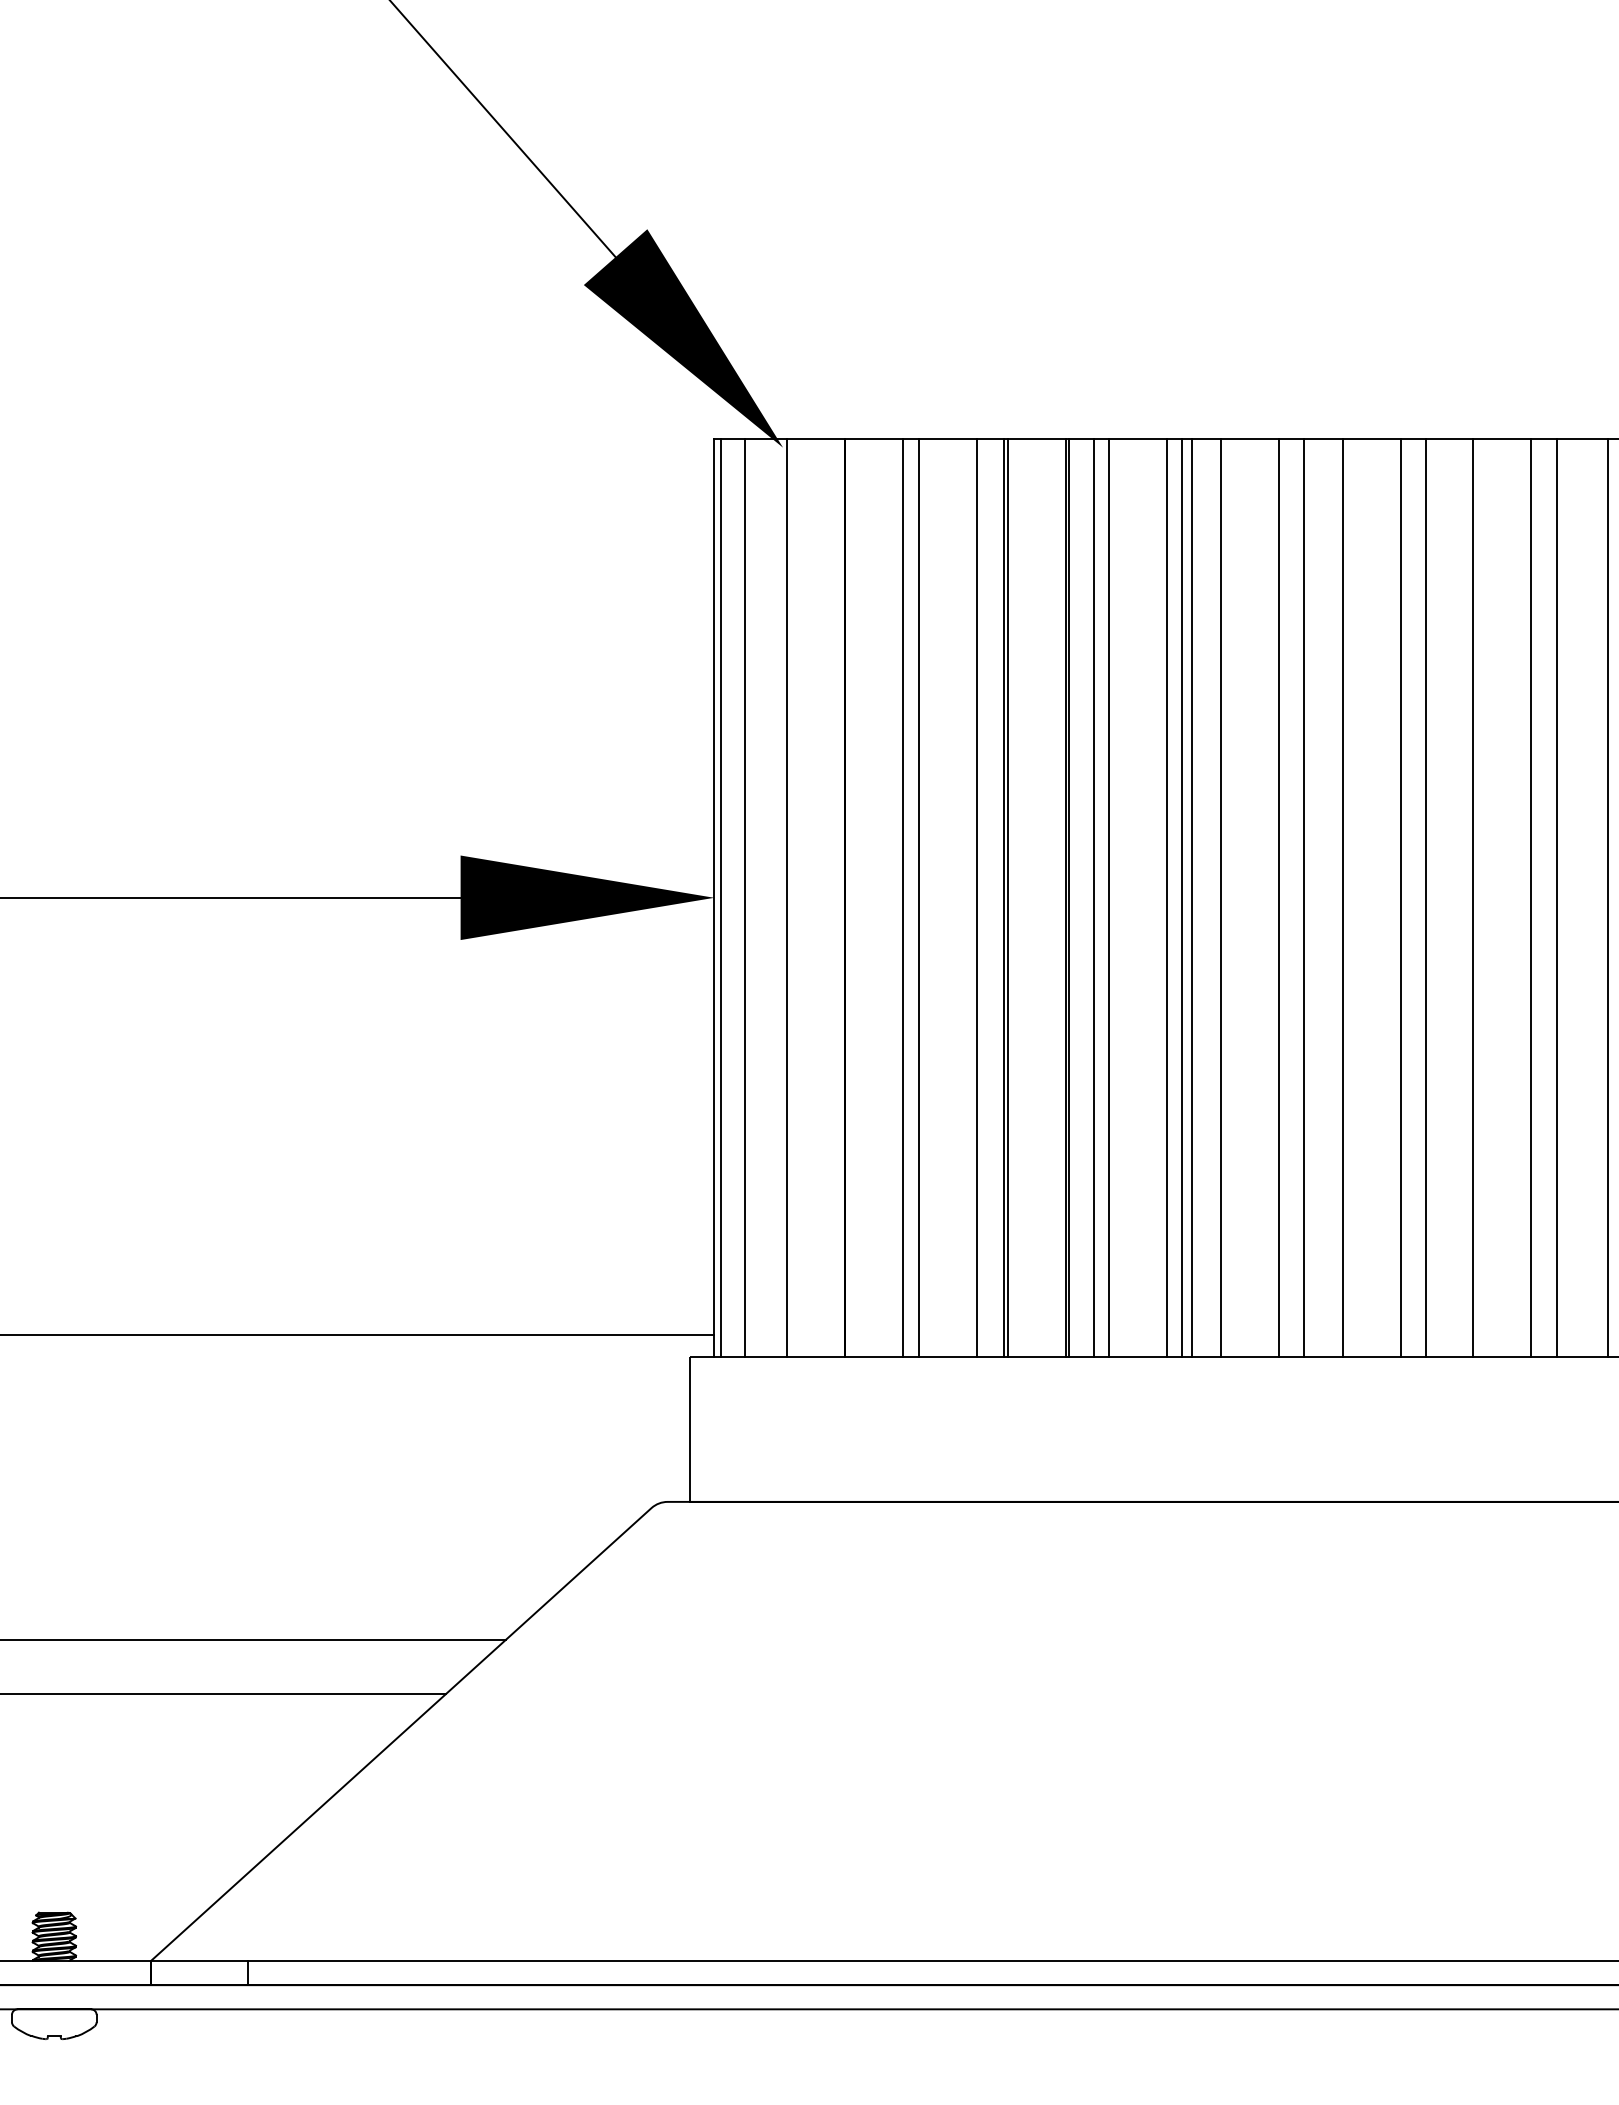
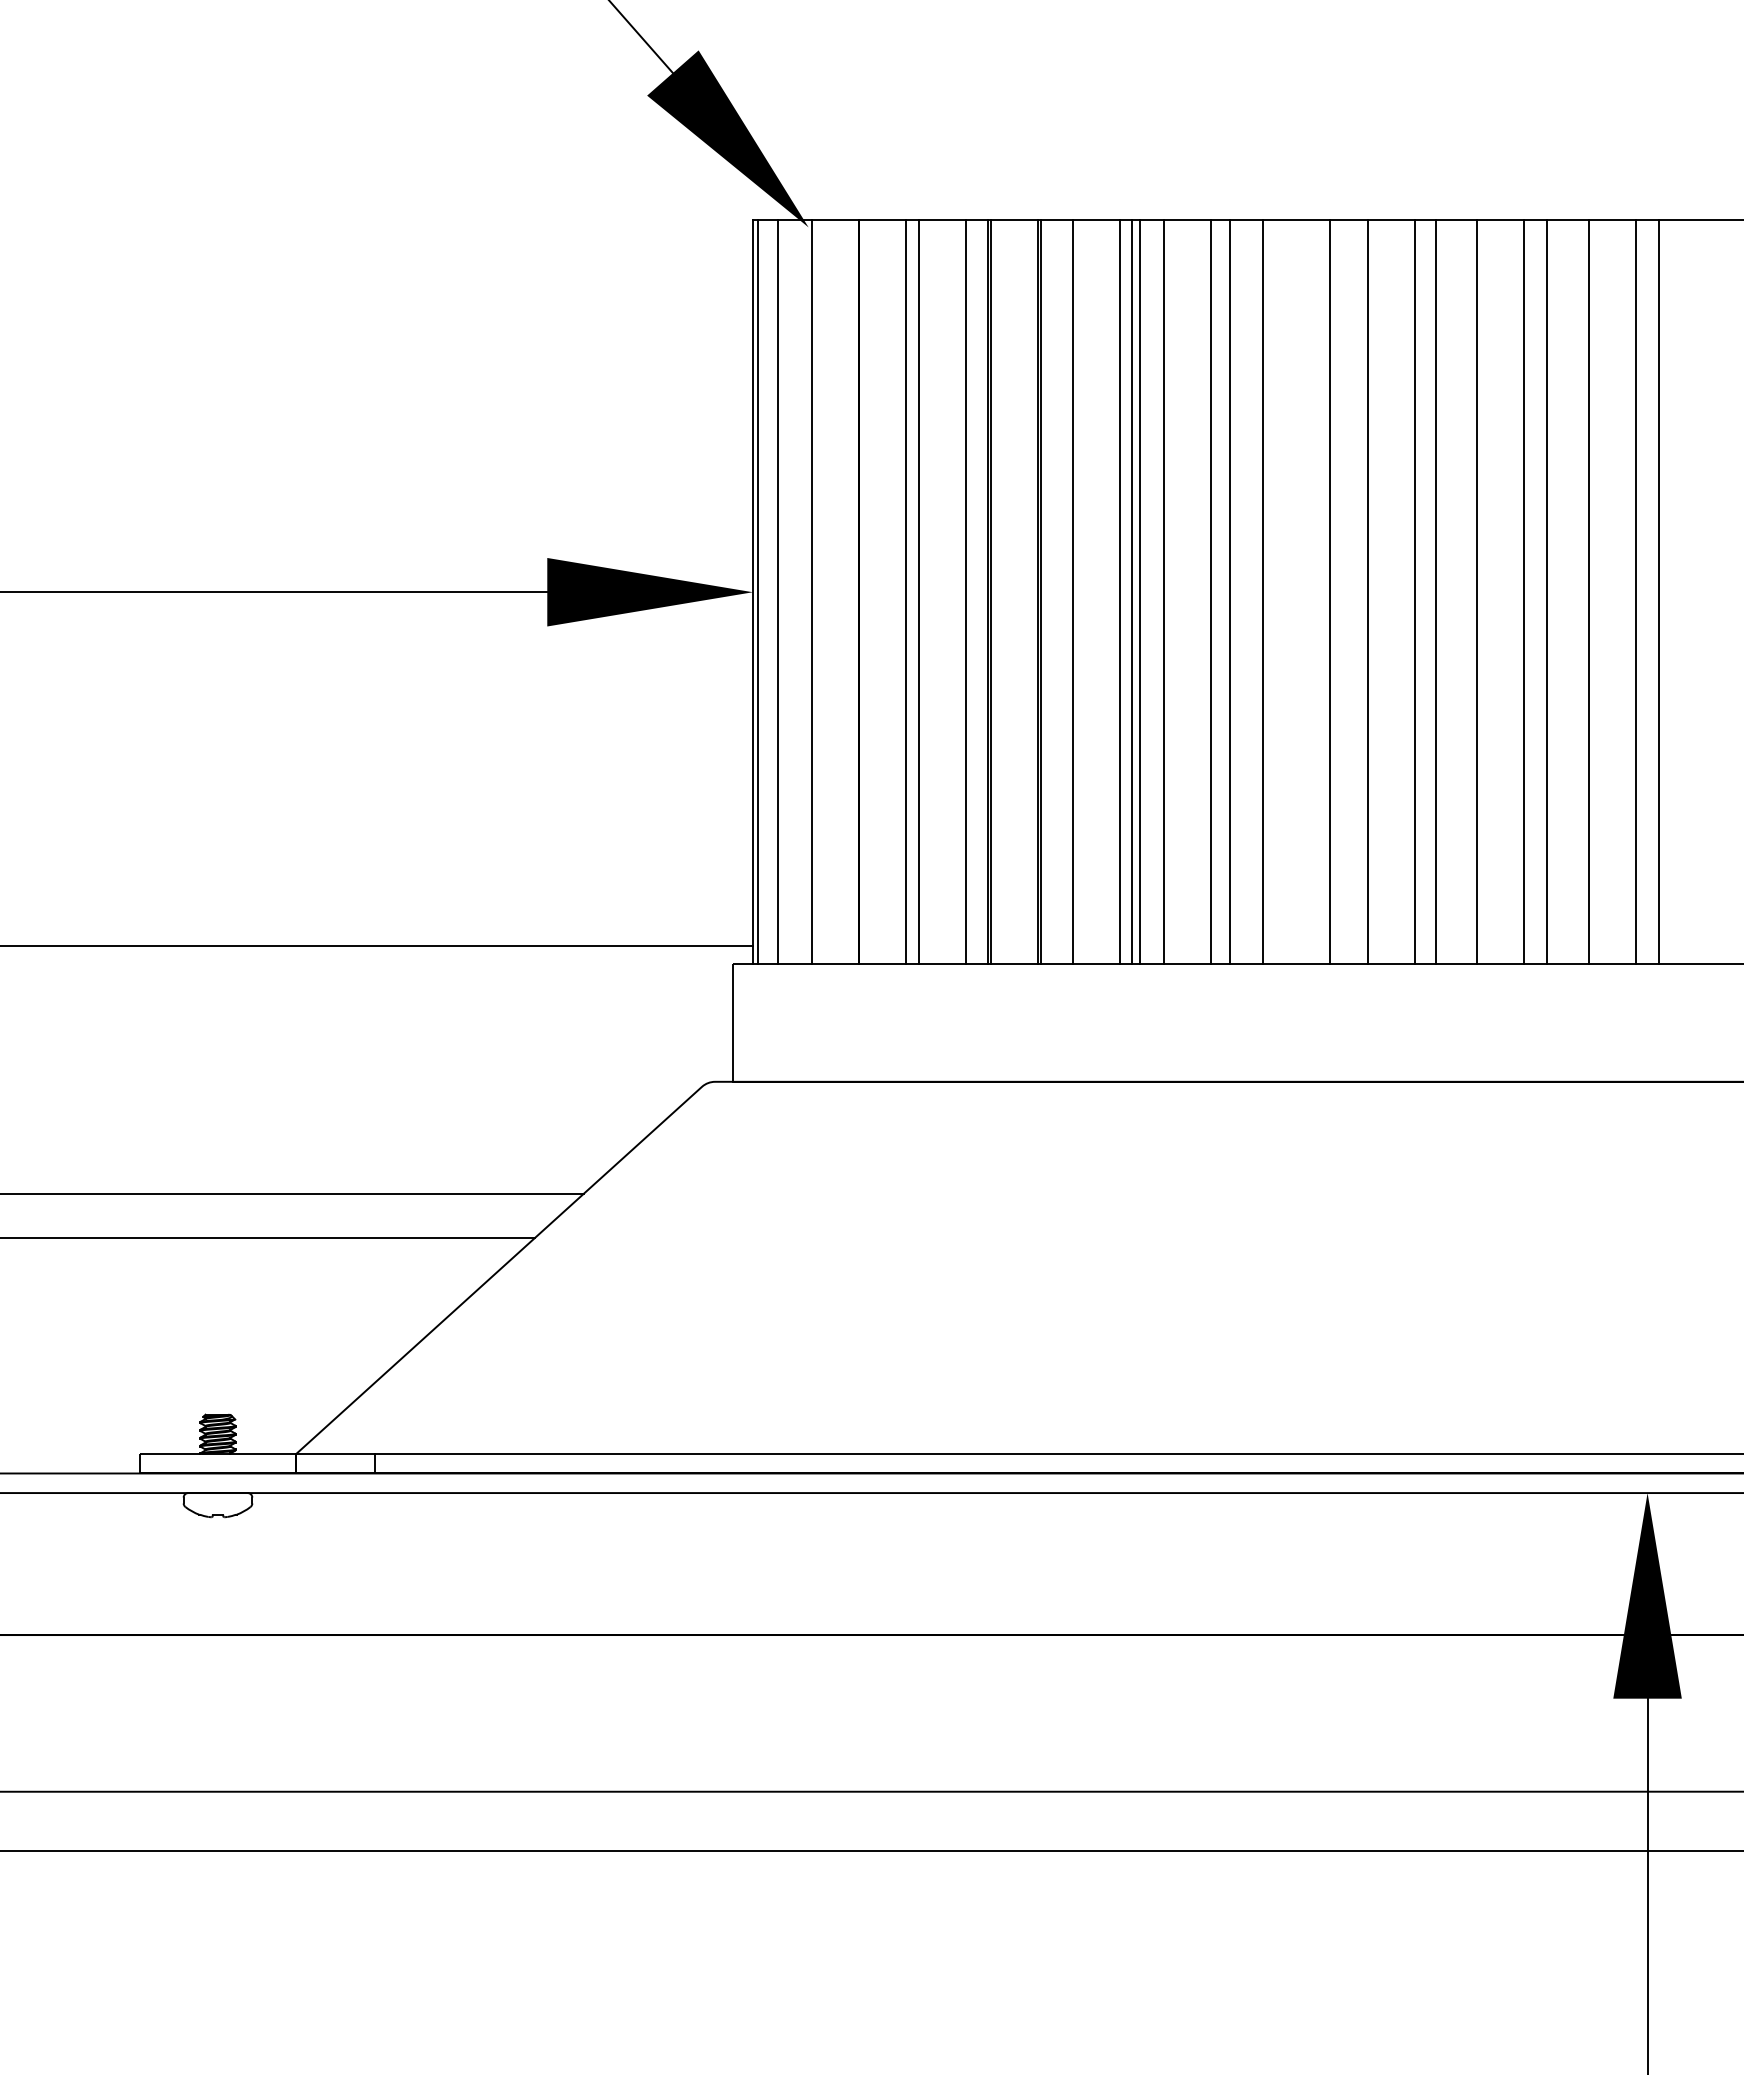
line: (1093, 898) -> (1060, 592), removed
line: (1401, 898) -> (1309, 592), removed

